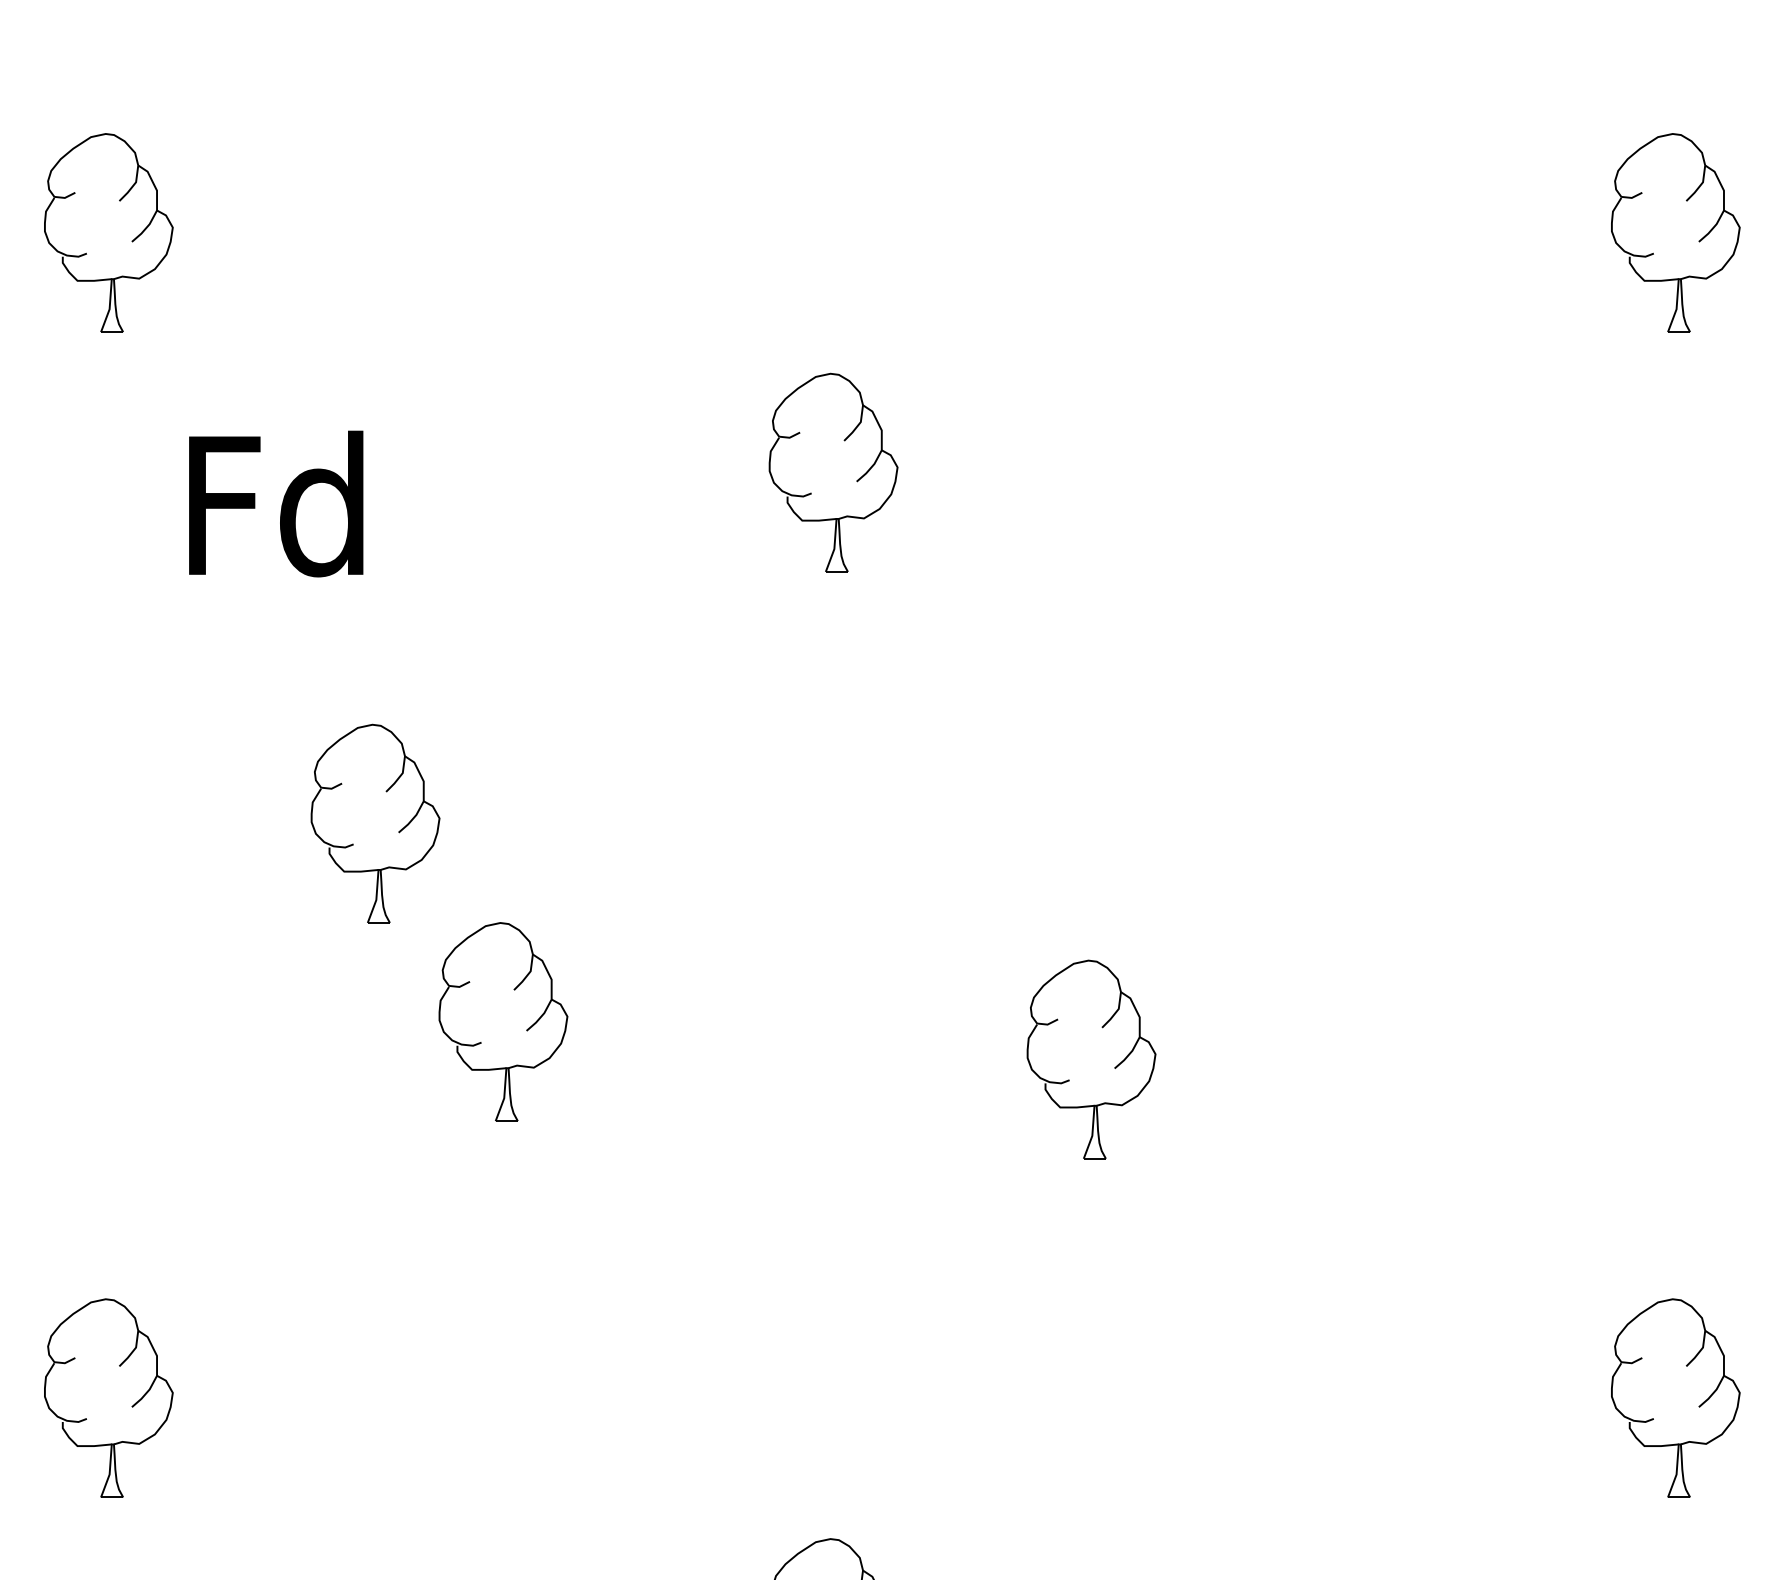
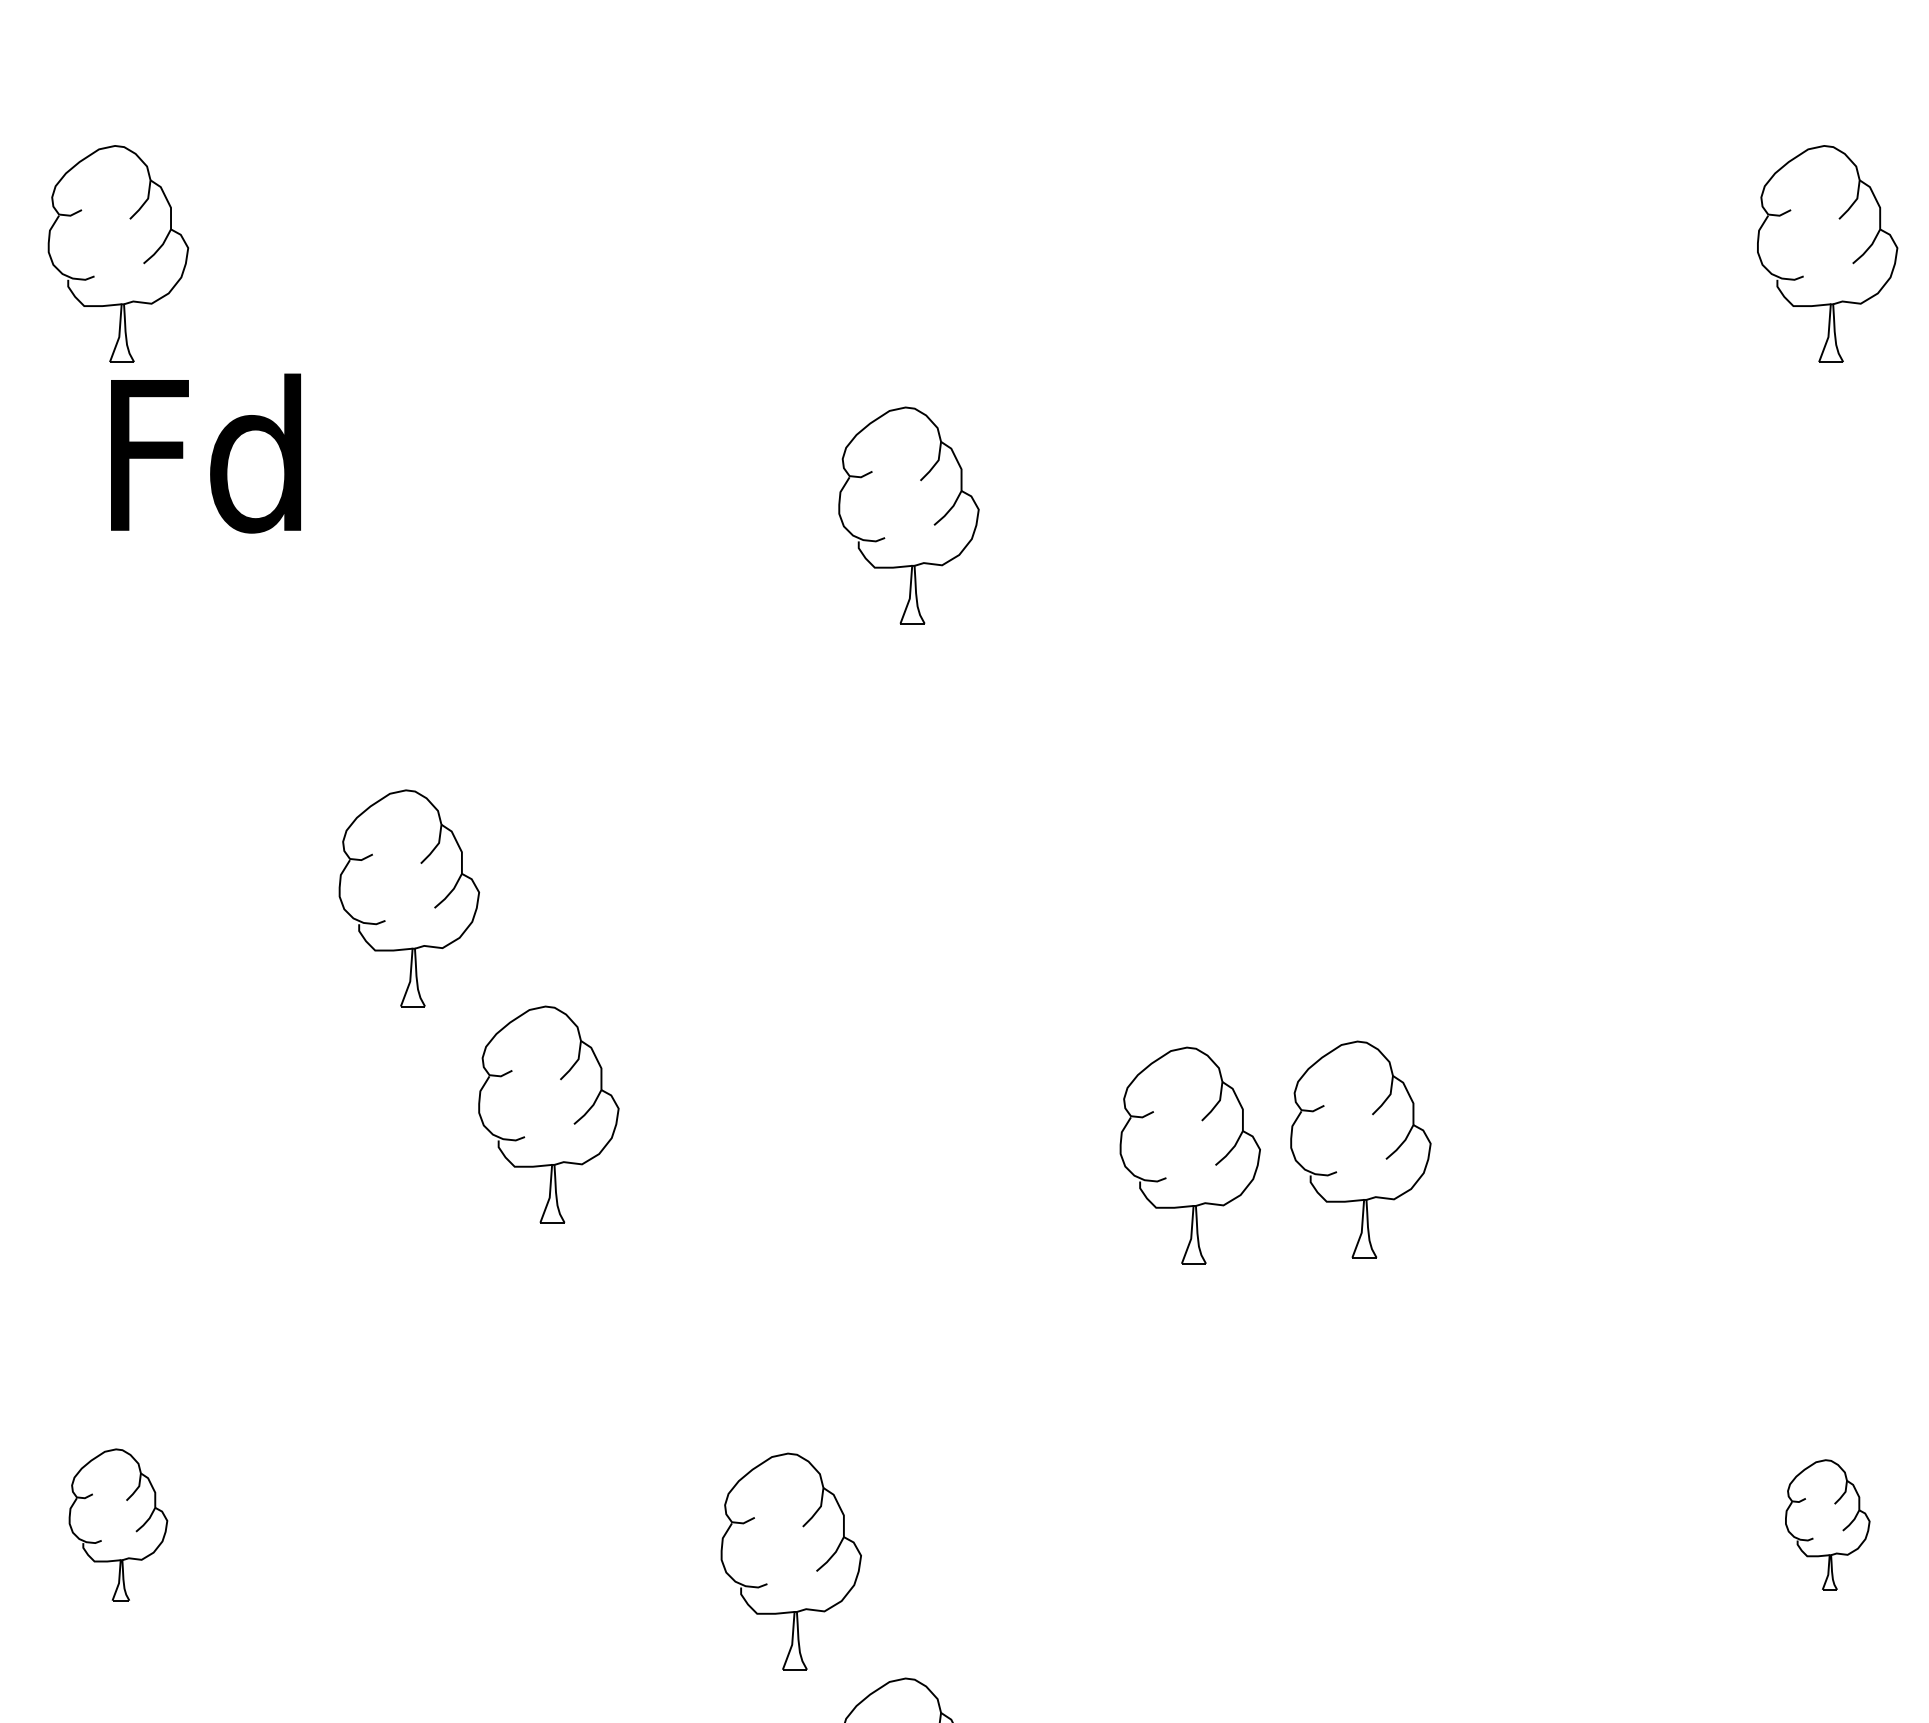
text: (275, 503) -> (205, 453), moved
part: (1270, 1062) -> (1385, 1158), added
part: (108, 1397) -> (118, 1524), size x0.7
part: (1675, 1397) -> (1827, 1524), size x0.6
part: (748, 1440) -> (816, 1570), added

